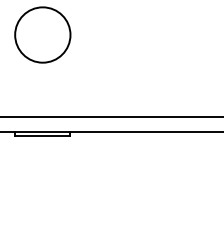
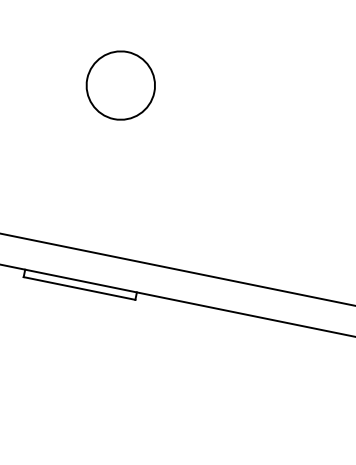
circle: (42, 34) -> (120, 84), size x0.6

